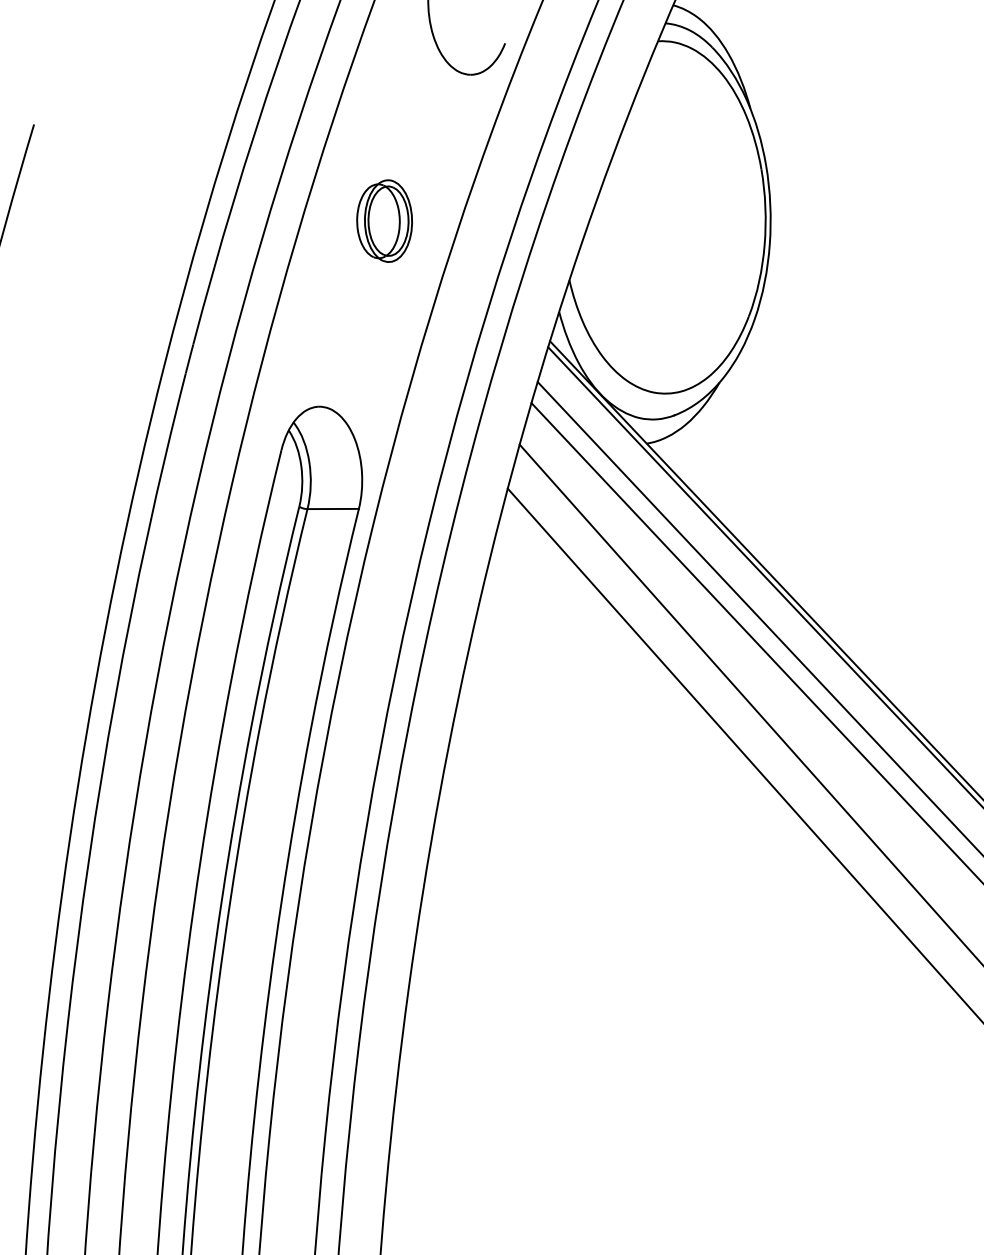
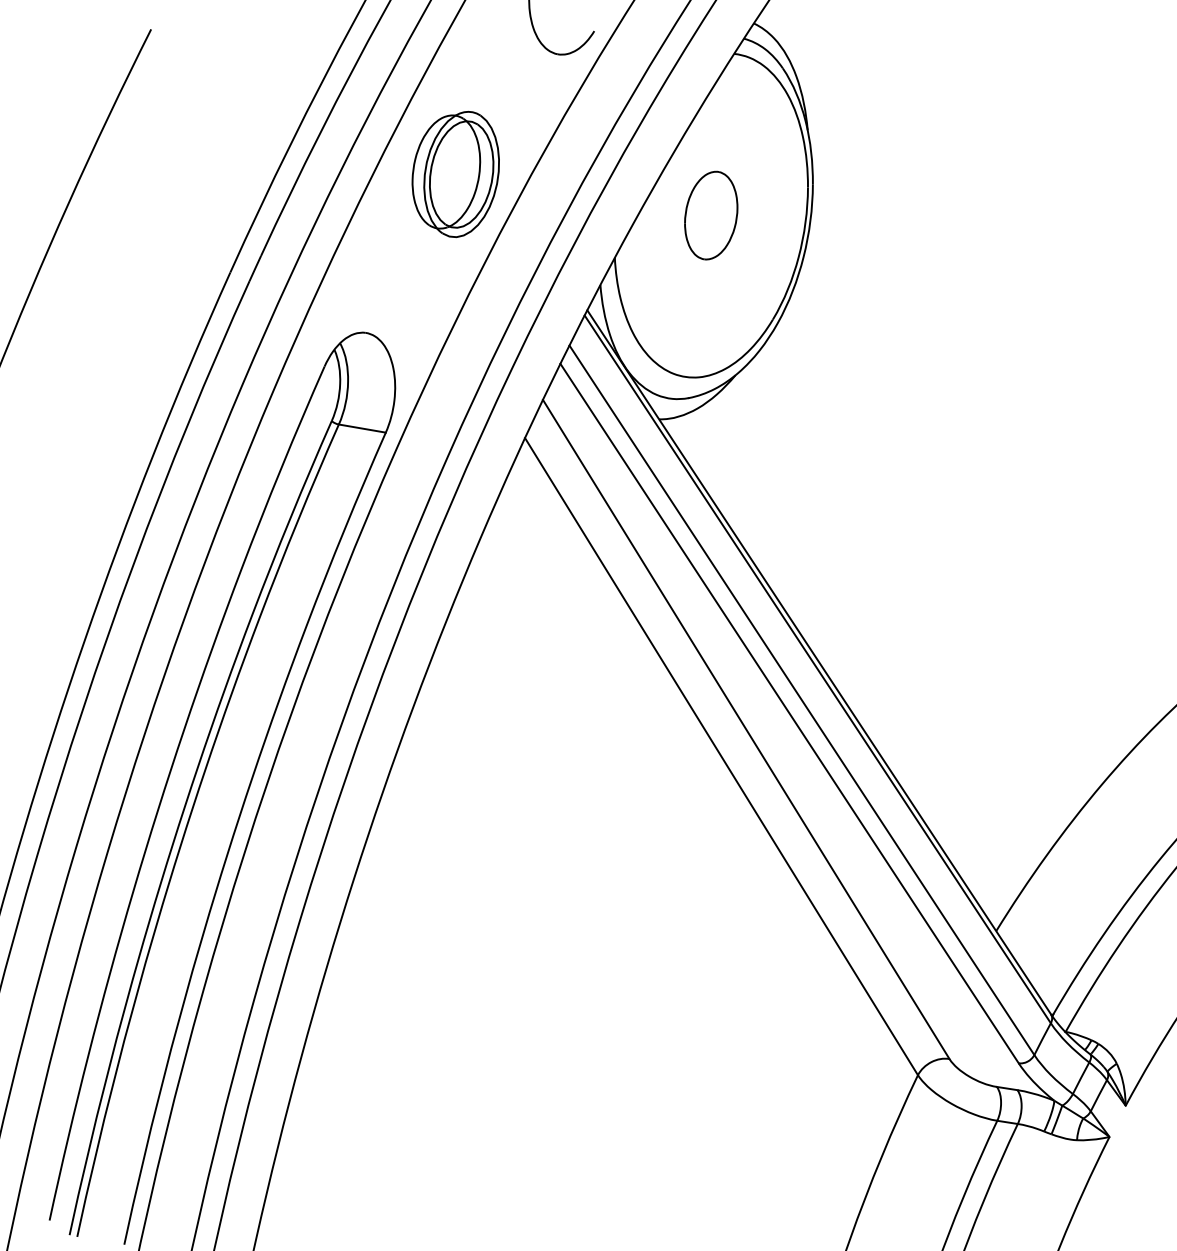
part: (664, 217) -> (711, 215), added
part: (384, 221) -> (455, 174), size x1.67

